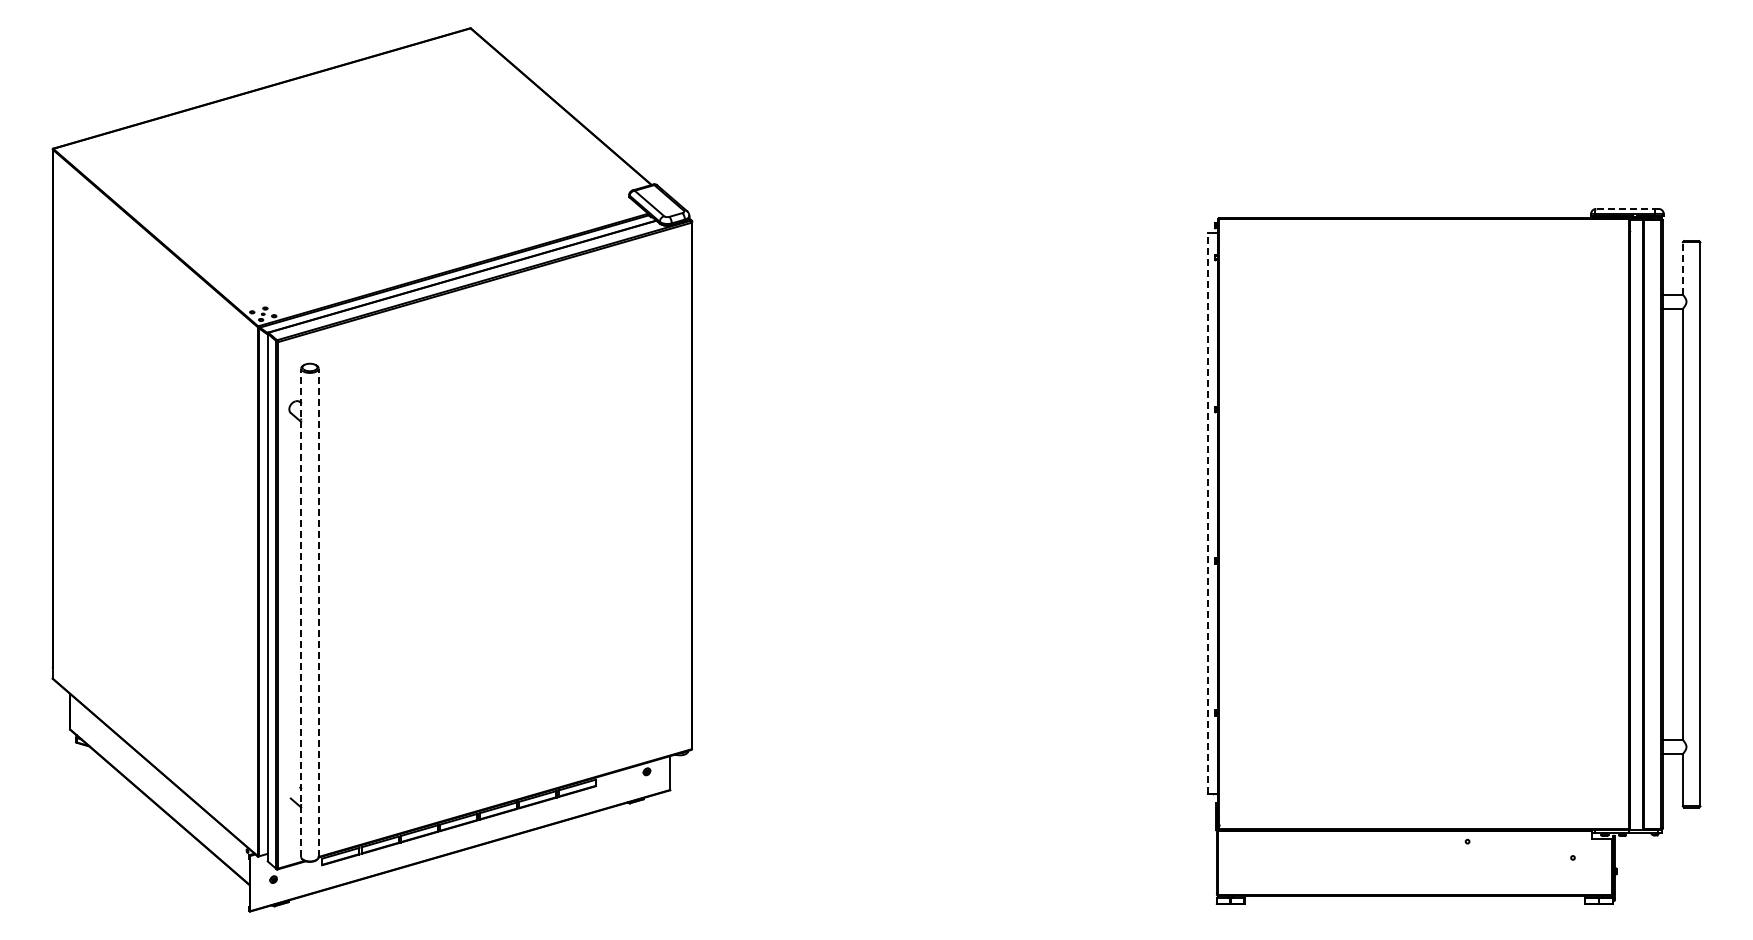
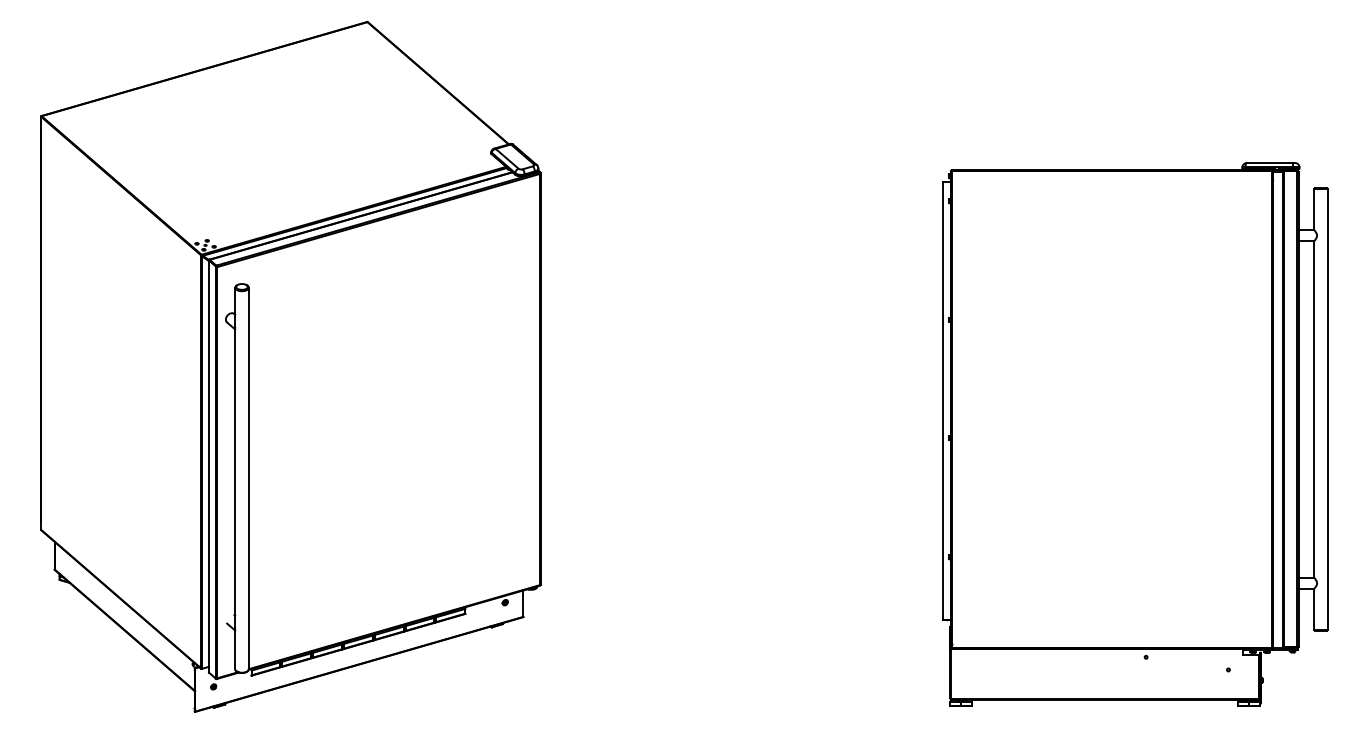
line: (1626, 208) -> (1270, 162), dashed -> solid
line: (1682, 268) -> (1313, 209), dashed -> solid
line: (1208, 512) -> (943, 400), dashed -> solid
line: (301, 612) -> (235, 478), dashed -> solid
line: (318, 612) -> (248, 478), dashed -> solid

